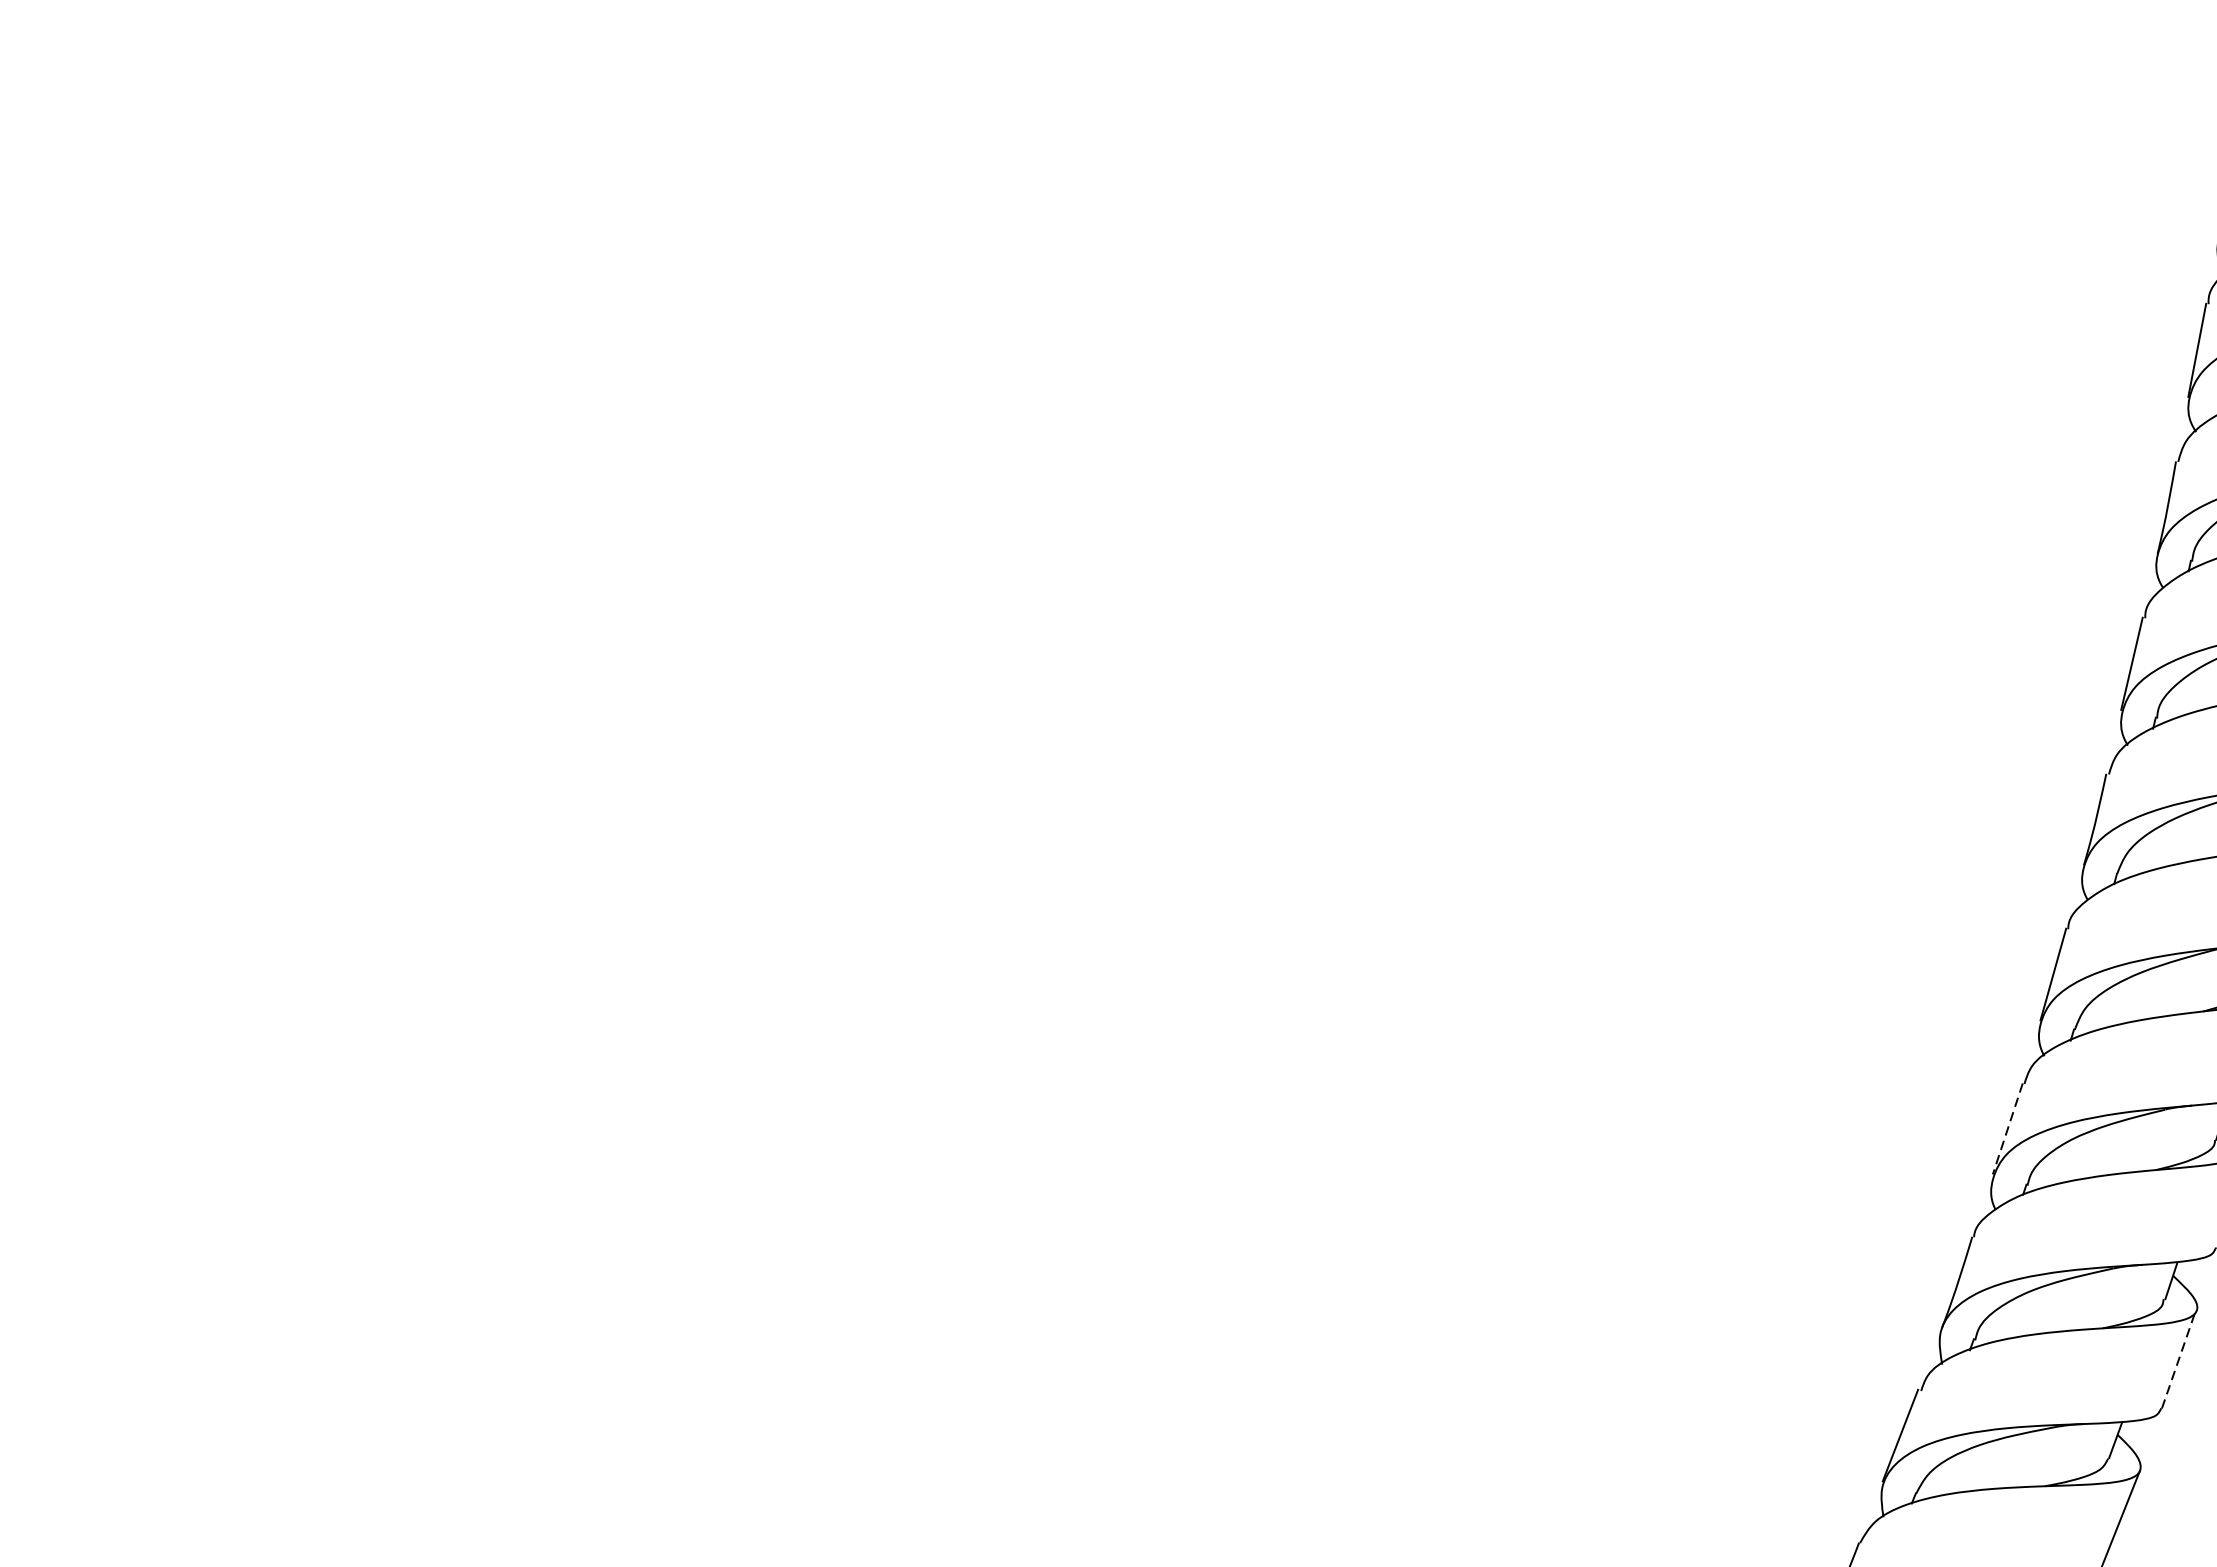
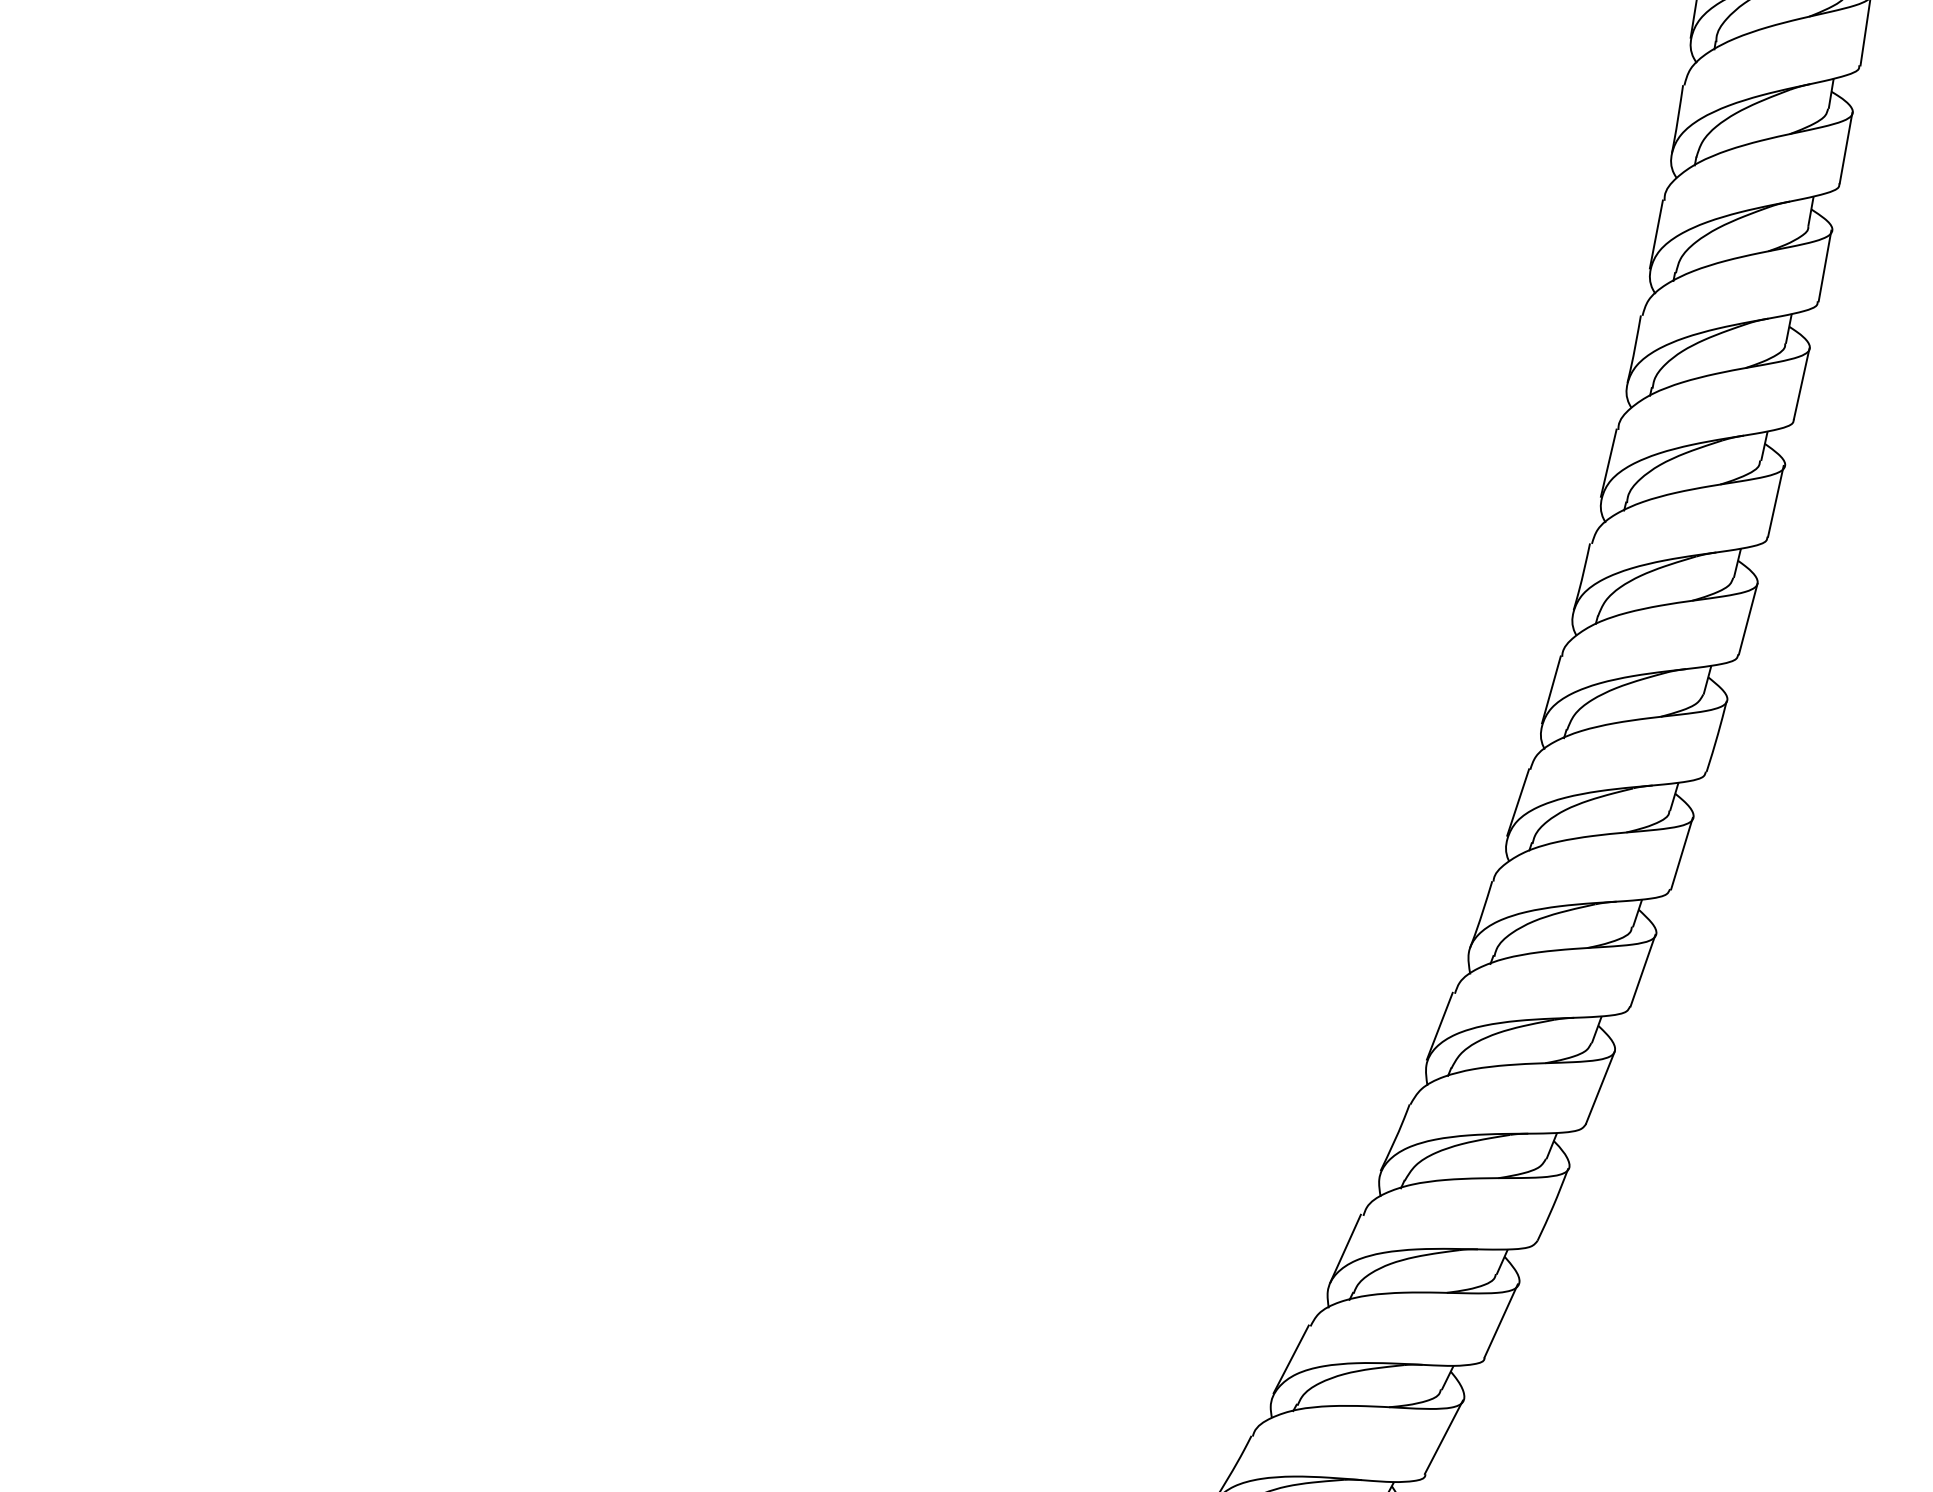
line: (2008, 1128) -> (1518, 802), dashed -> solid
line: (2179, 1359) -> (1643, 970), dashed -> solid

